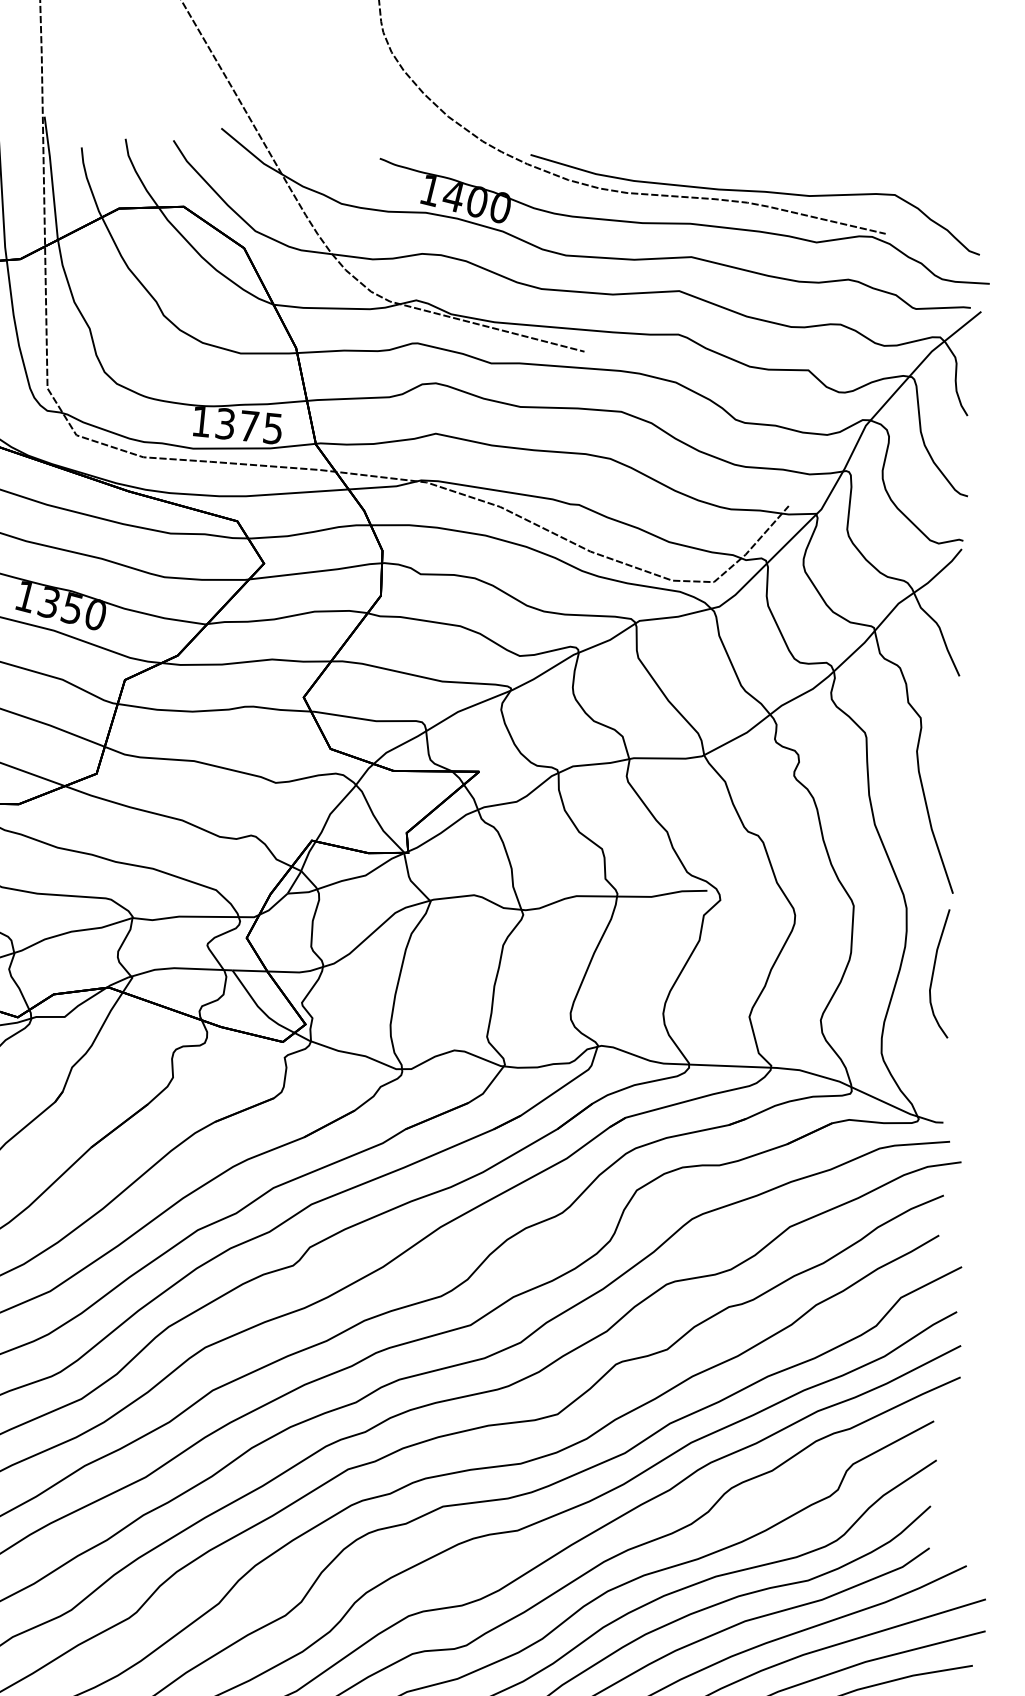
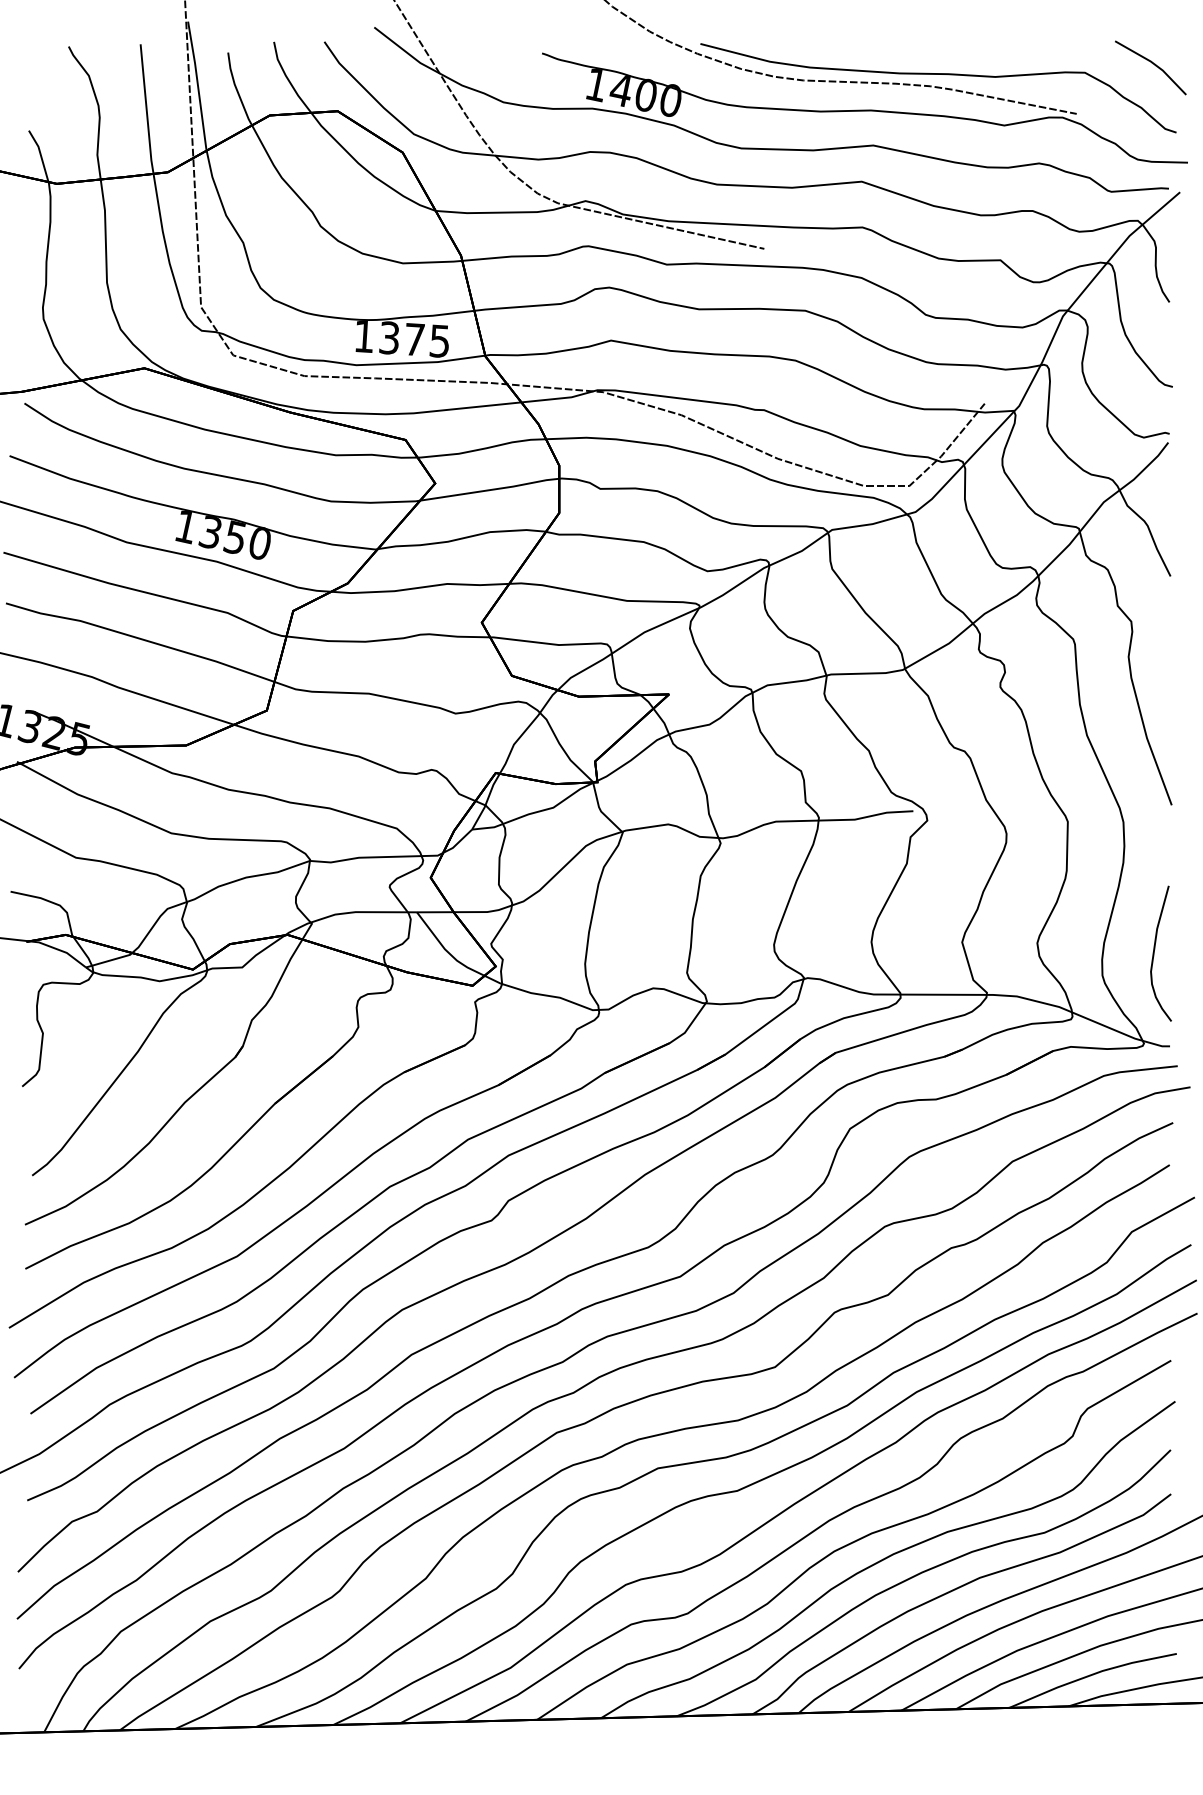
line: (958, 188) -> (1151, 63), added
curve: (933, 973) -> (1154, 953), moved

